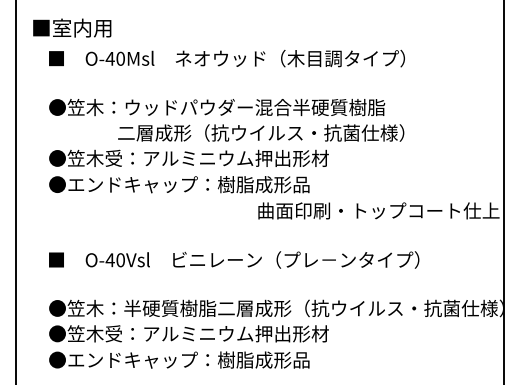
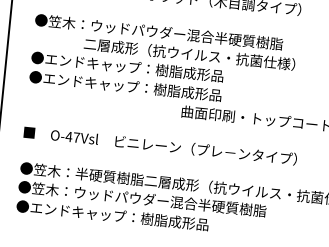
text: (197, 158) -> (140, 68), ●笠木受：アルミニウム押出形材 -> ●エンドキャップ：樹脂成形品
text: (120, 260) -> (76, 137), O-40Vsl -> O-47Vsl
text: (245, 333) -> (163, 200), ●笠木受：アルミニウム押出形材 -> ●笠木：ウッドパウダー混合半硬質樹脂

